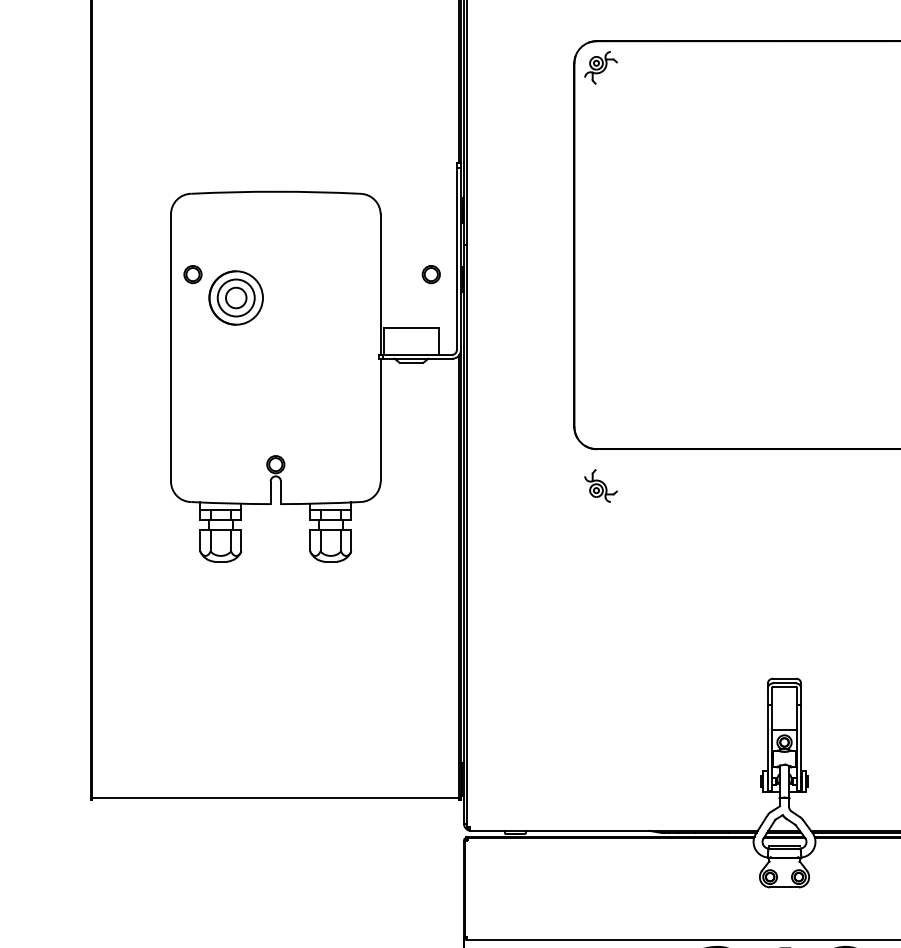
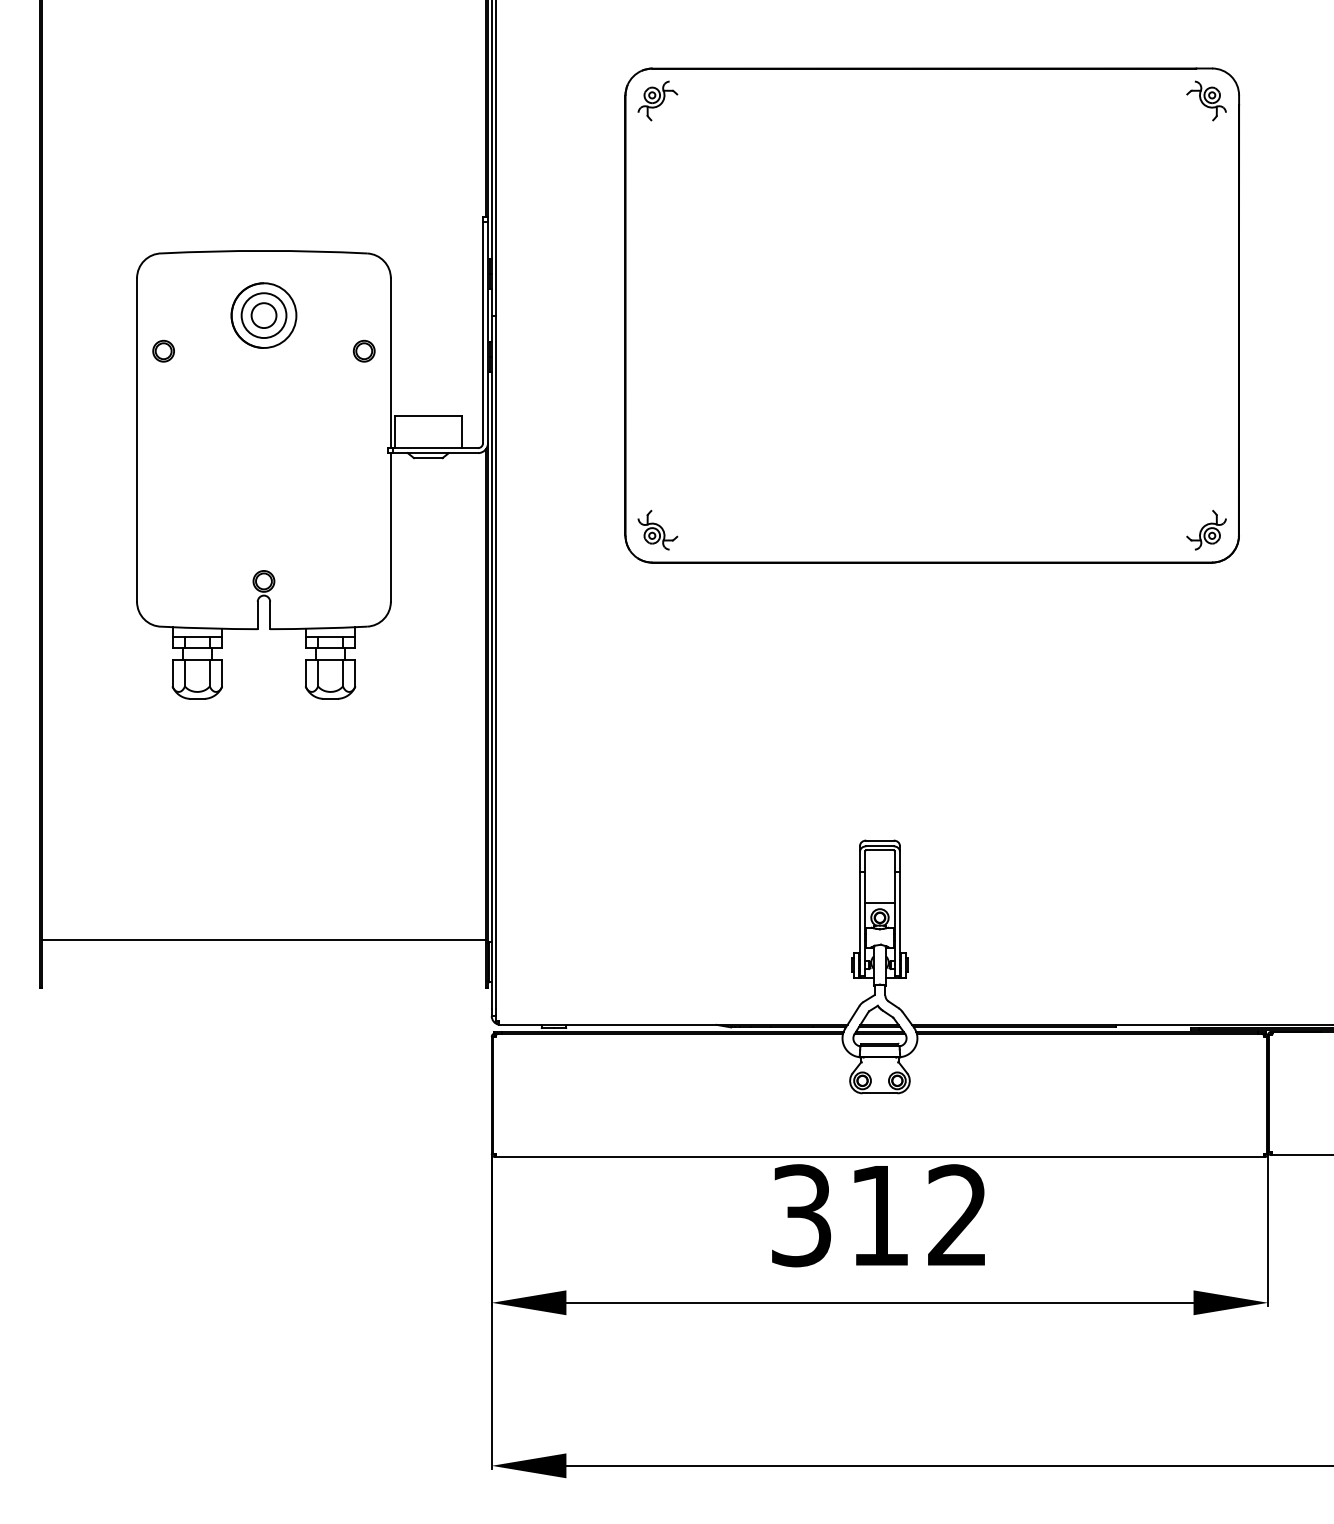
part: (430, 273) -> (363, 350), moved
part: (235, 297) -> (263, 315), moved
part: (600, 485) -> (657, 529), moved
line: (275, 797) -> (263, 939), moved

